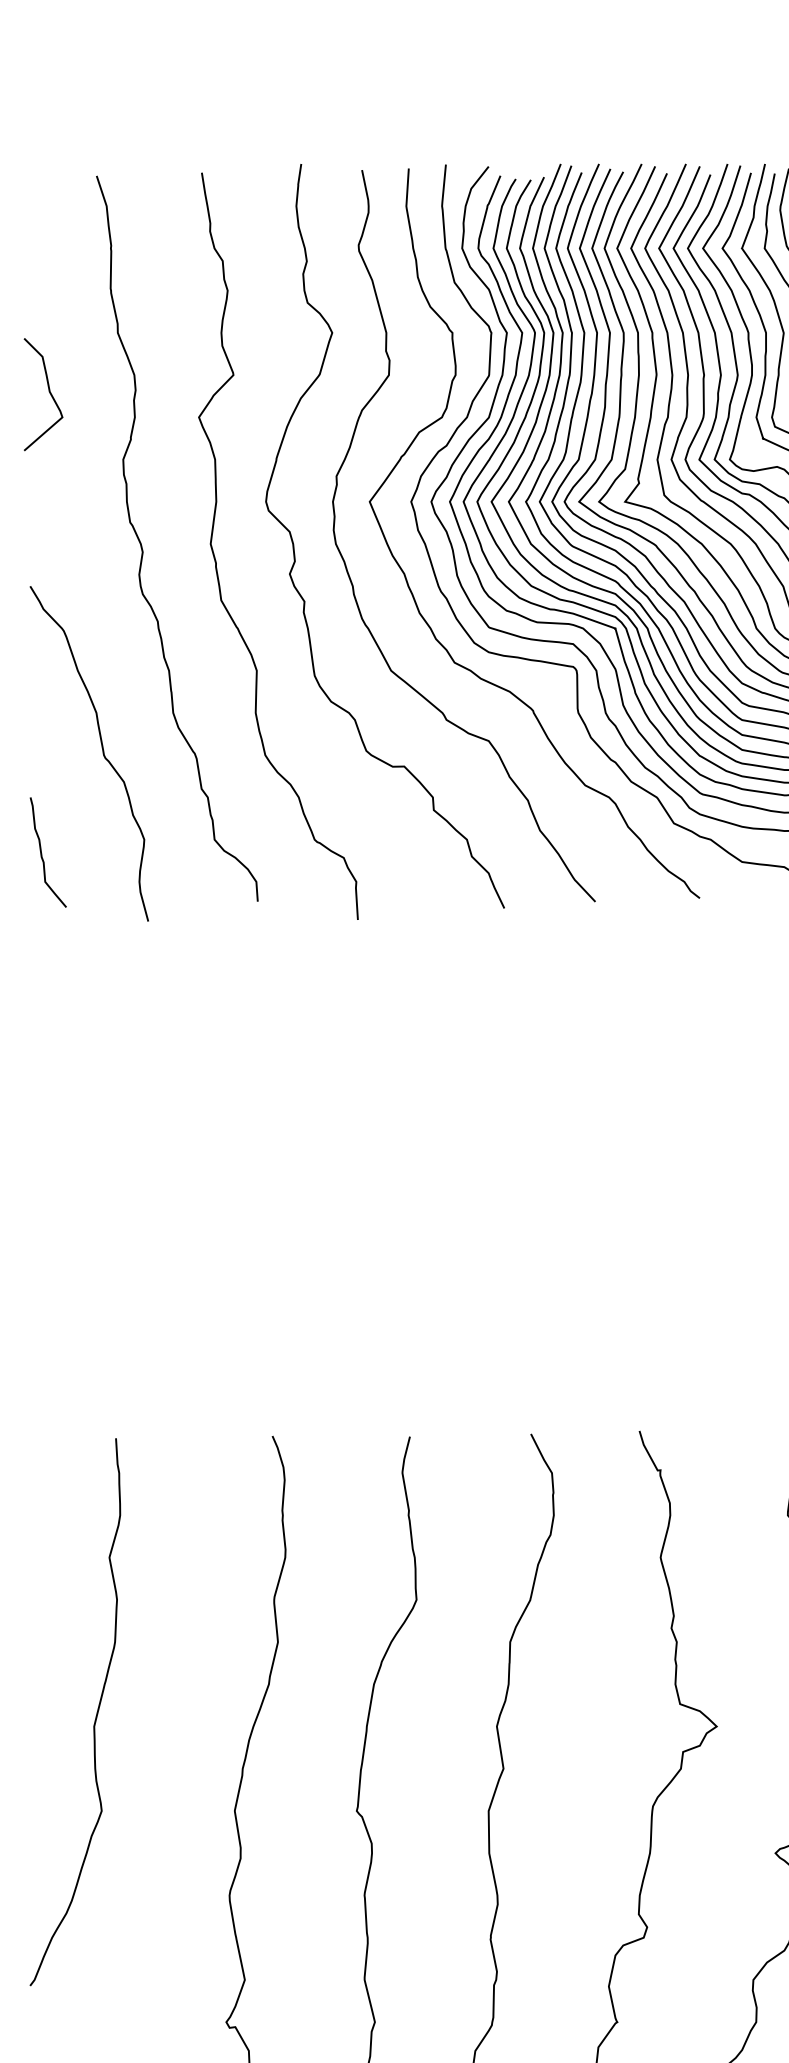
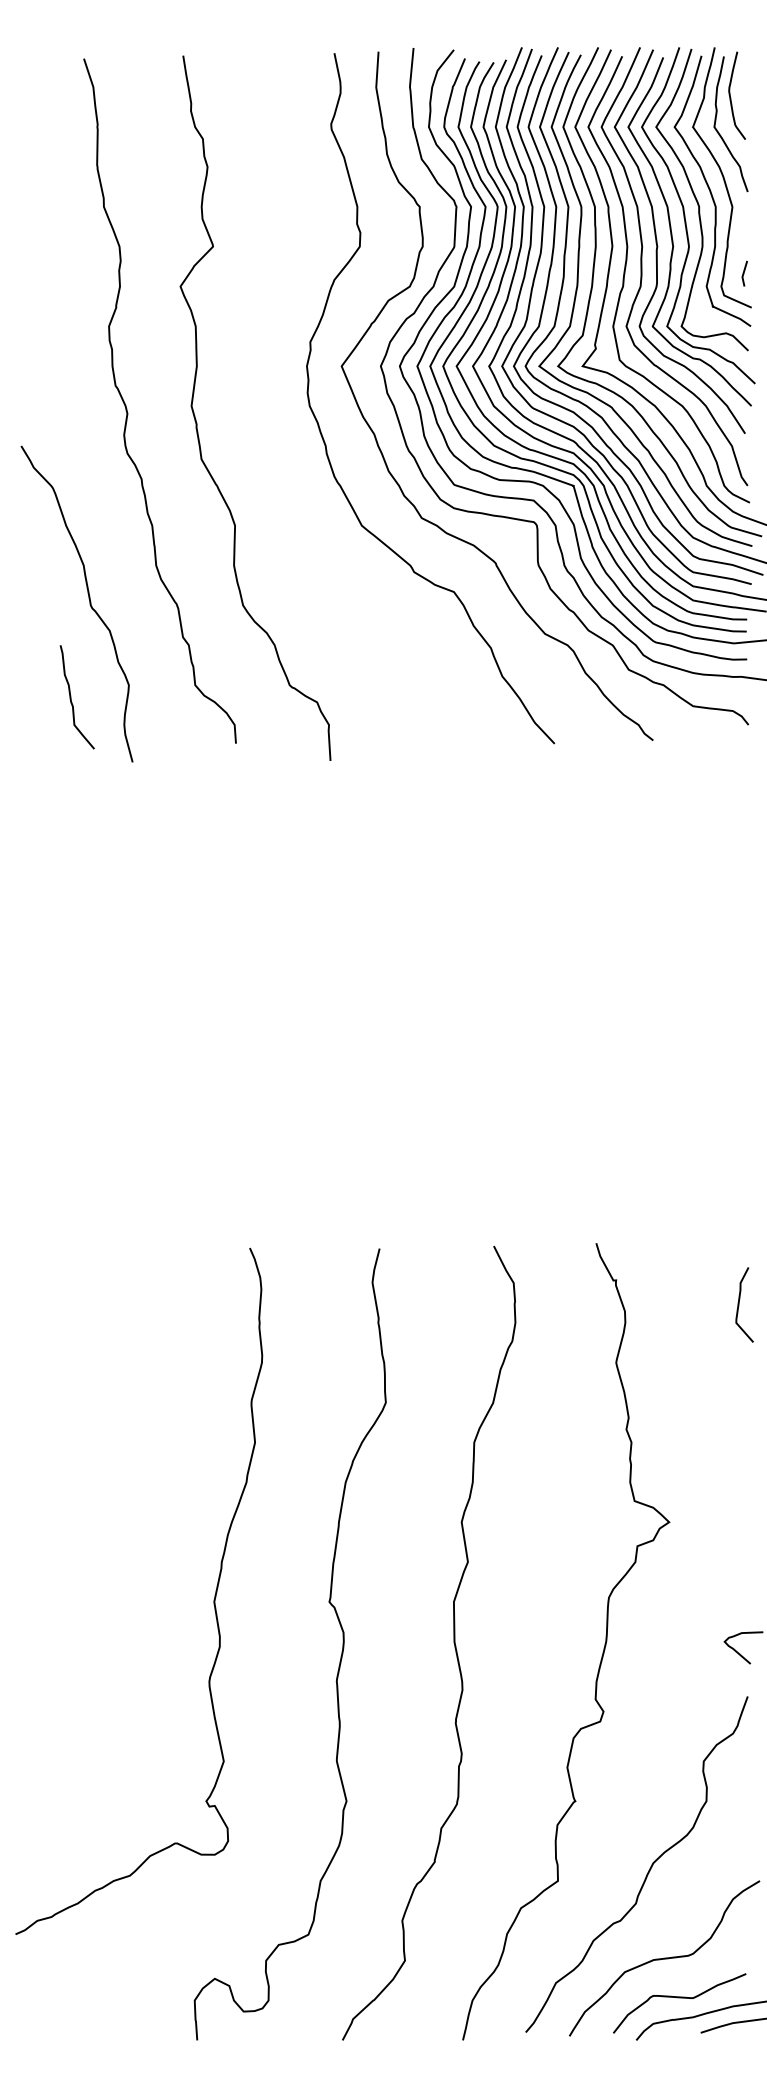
curve: (48, 391) -> (38, 262), removed
curve: (294, 543) -> (270, 405), removed
curve: (42, 852) -> (71, 697), moved
curve: (95, 1717) -> (82, 1513), removed

